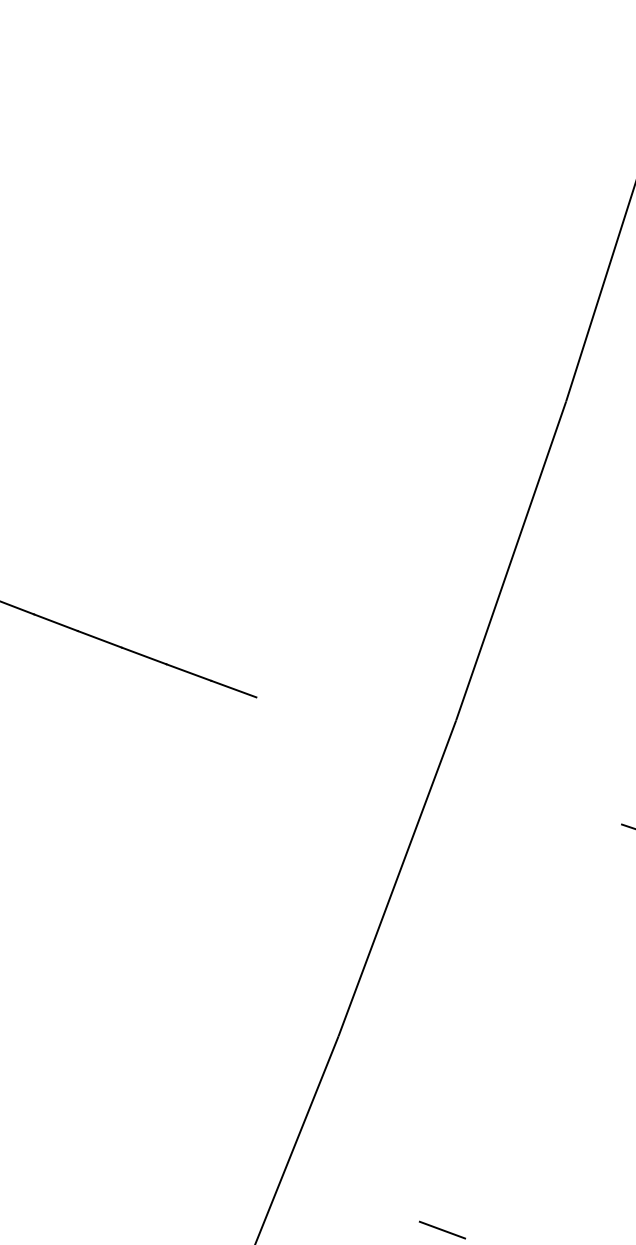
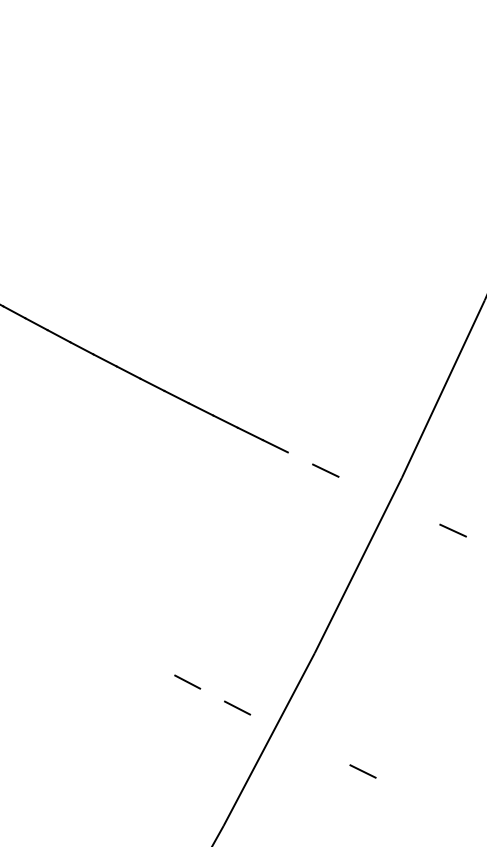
line: (324, 721) -> (325, 470), added
line: (552, 801) -> (452, 530), added
line: (125, 1107) -> (187, 681), added
line: (216, 1143) -> (237, 707), added

